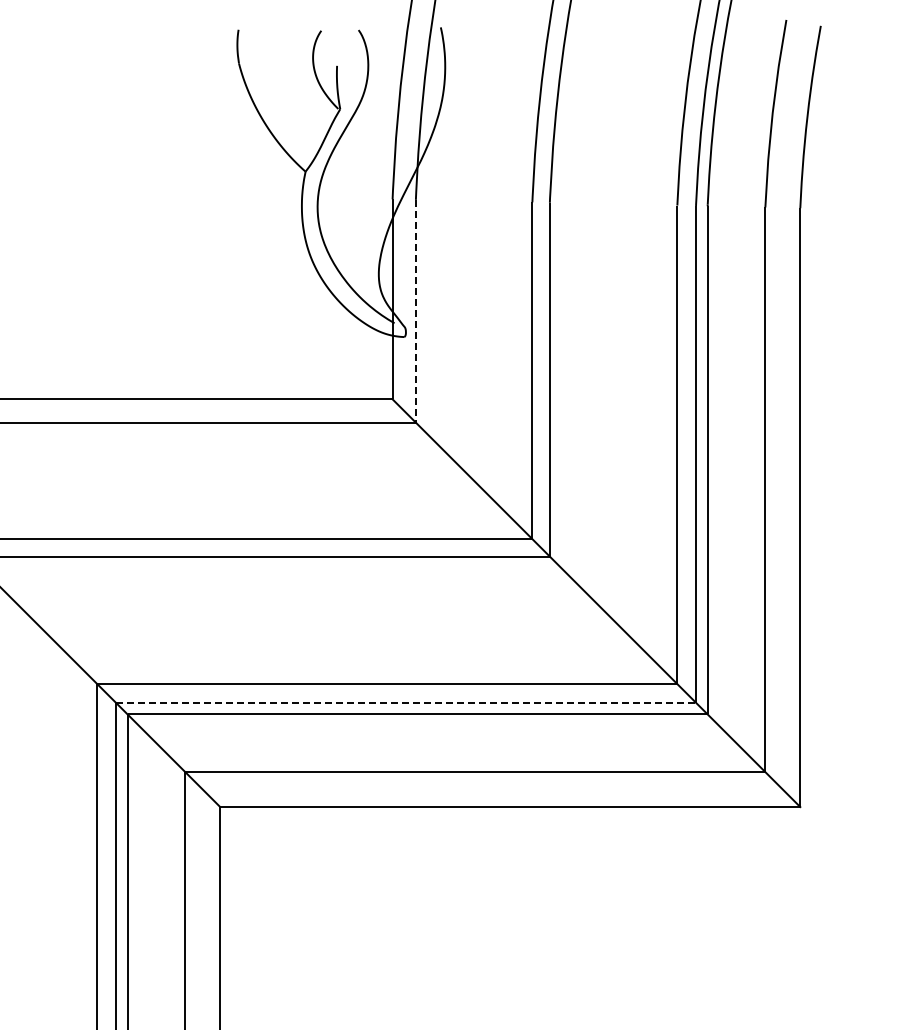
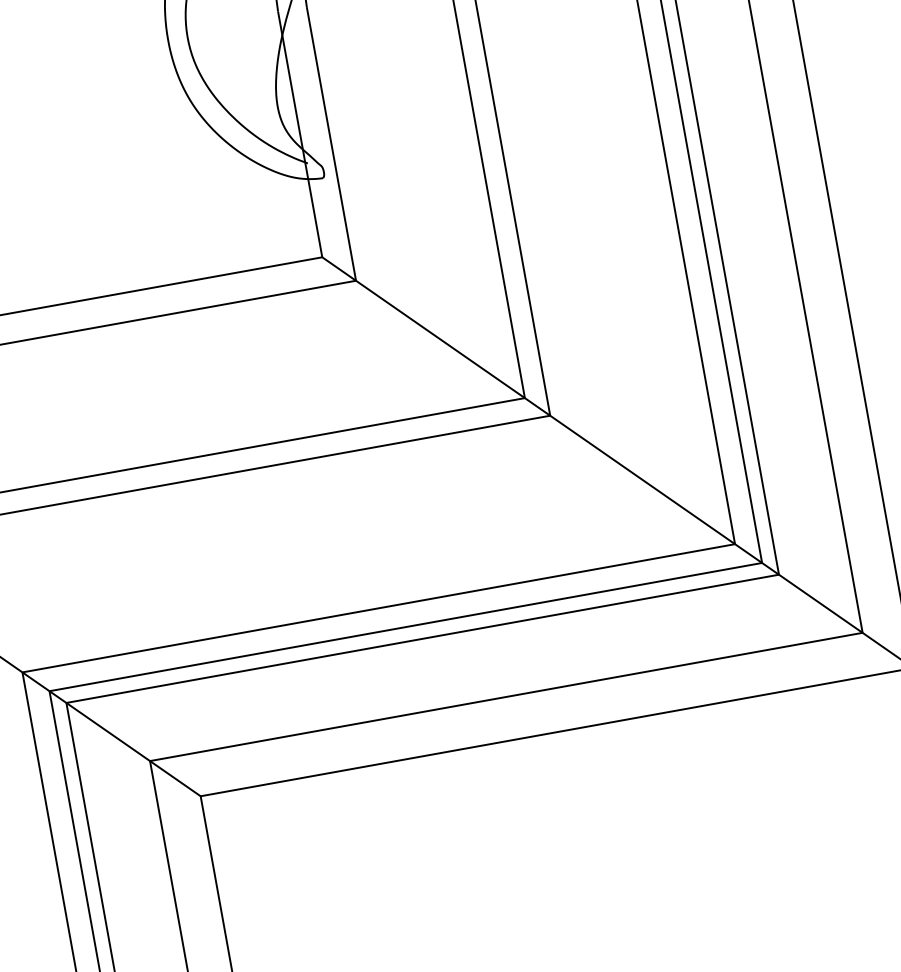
line: (415, 311) -> (331, 144), dashed -> solid
line: (406, 702) -> (406, 626), dashed -> solid

